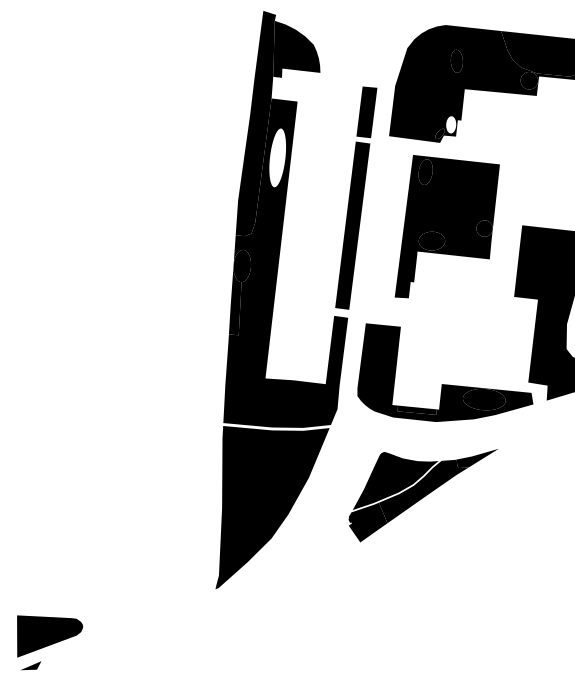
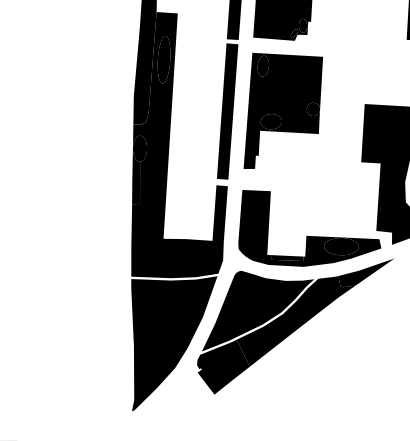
fill: (451, 124) -> (303, 25), added
fill: (277, 157) -> (163, 59), added
part: (446, 226) -> (282, 109), moved
part: (423, 495) -> (296, 326), size x1.67

